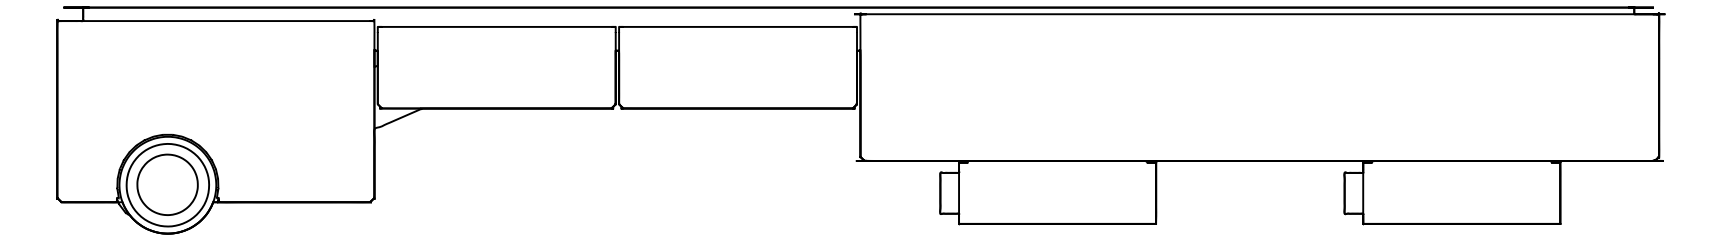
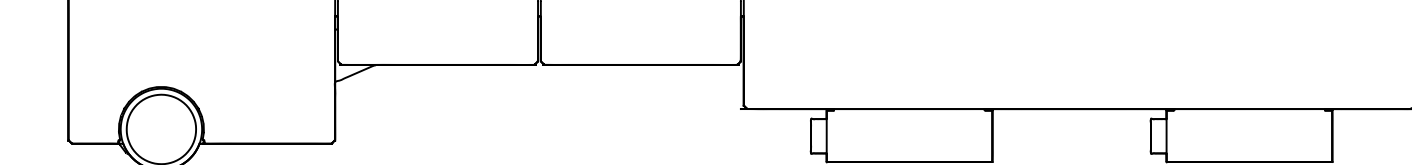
part: (167, 184) -> (161, 128), removed

